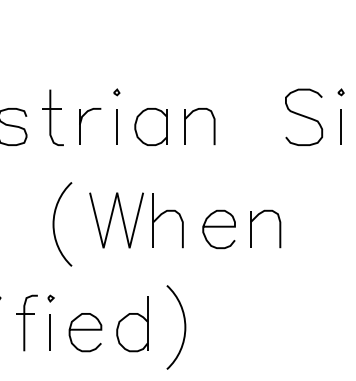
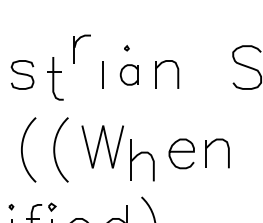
part: (116, 92) -> (126, 48), moved
part: (52, 117) -> (54, 78), moved
part: (81, 123) -> (75, 46), moved
part: (150, 126) -> (128, 74), size x0.7
part: (164, 213) -> (139, 154), moved
arc: (12, 224) -> (22, 150), added
part: (50, 298) -> (51, 207), size x1.6

